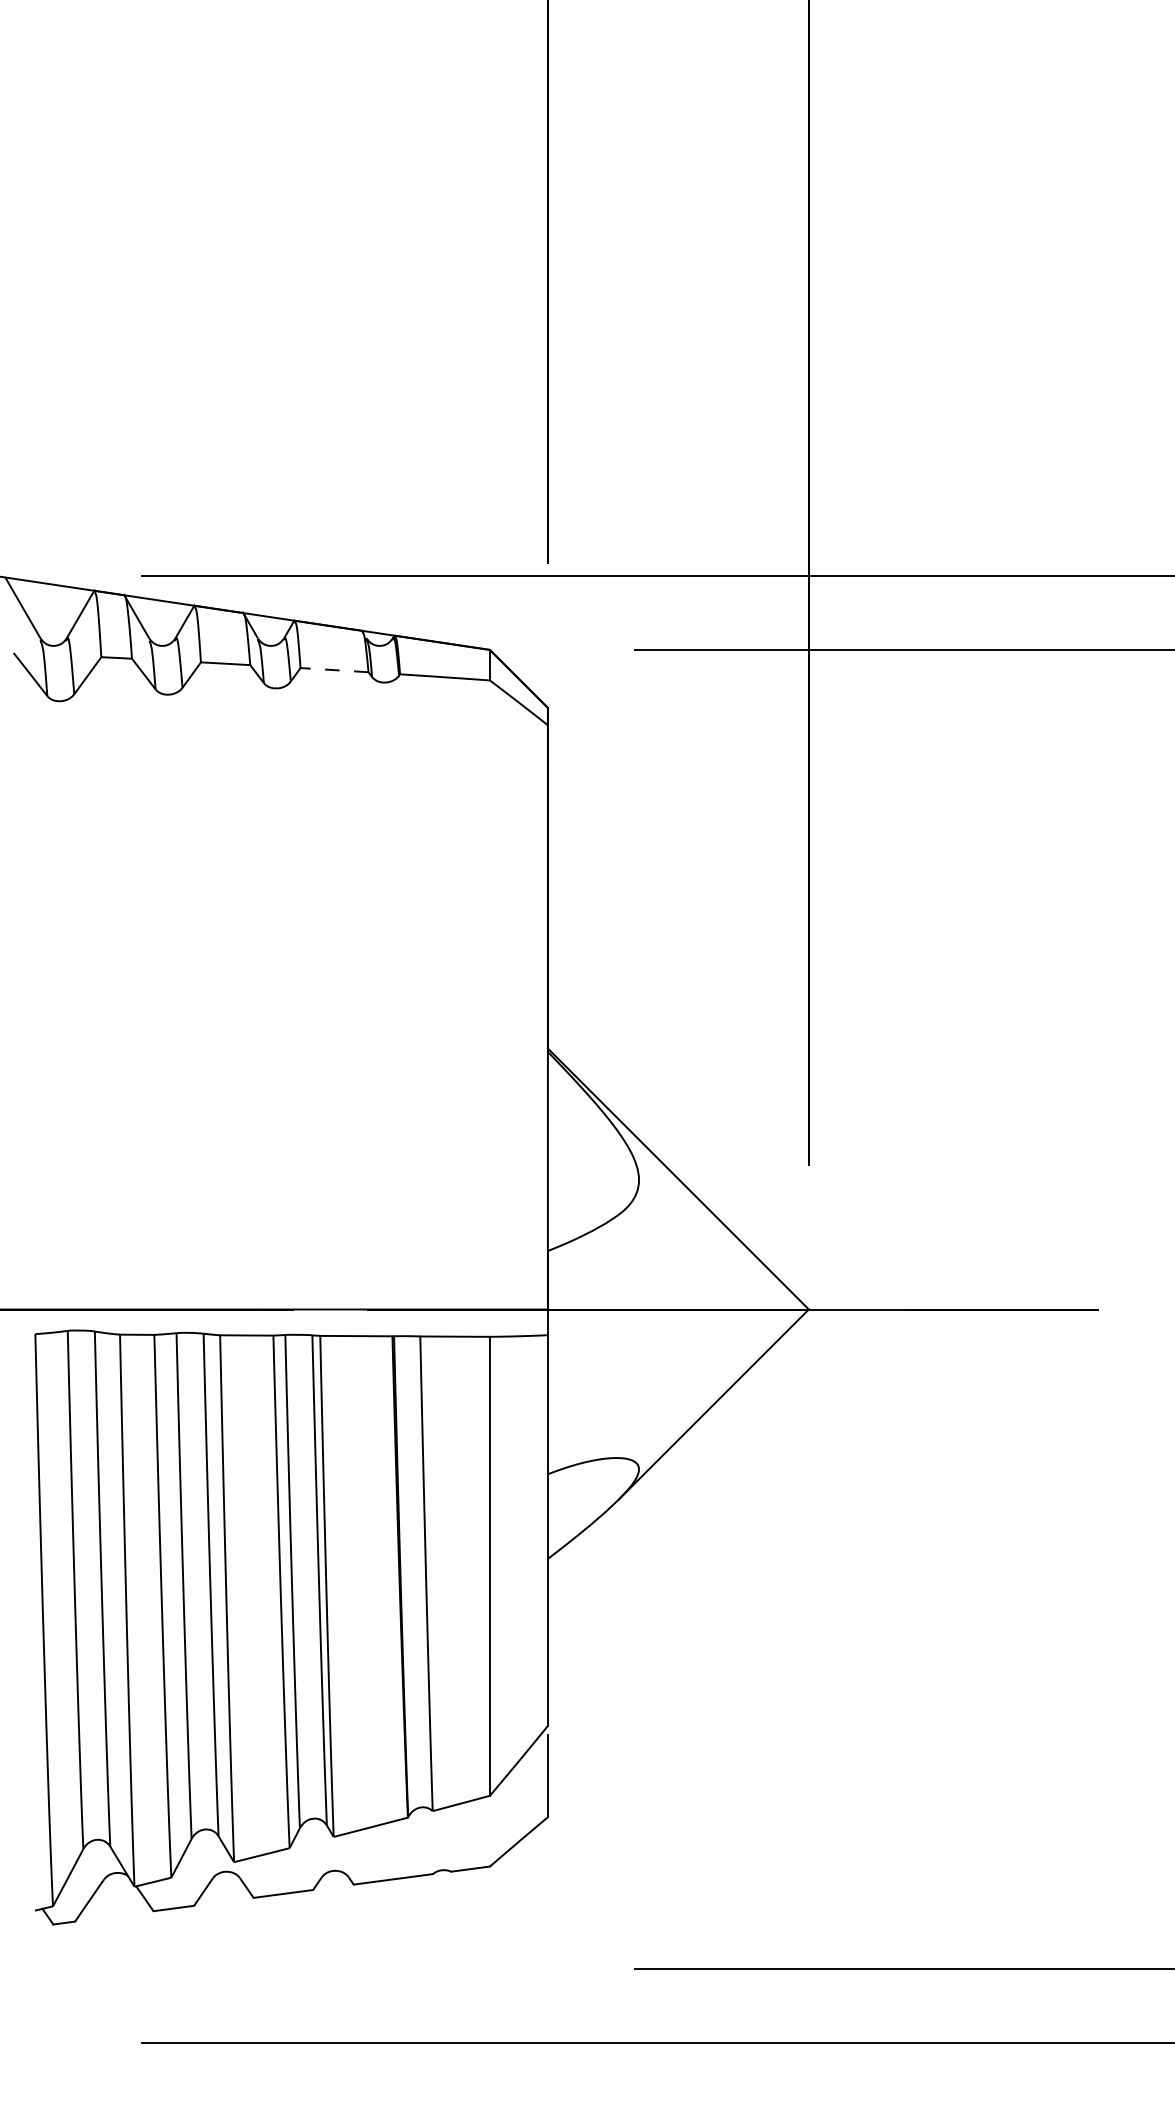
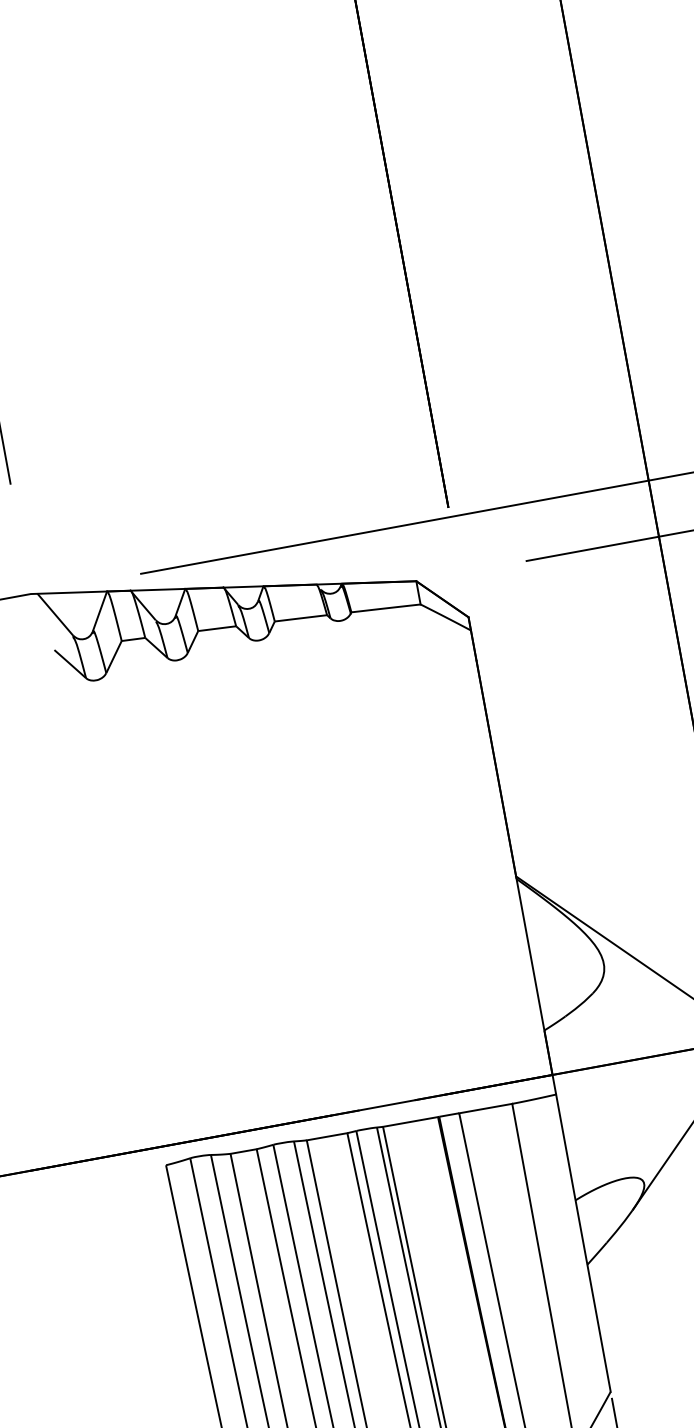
line: (334, 670) -> (300, 618), dashed -> solid

